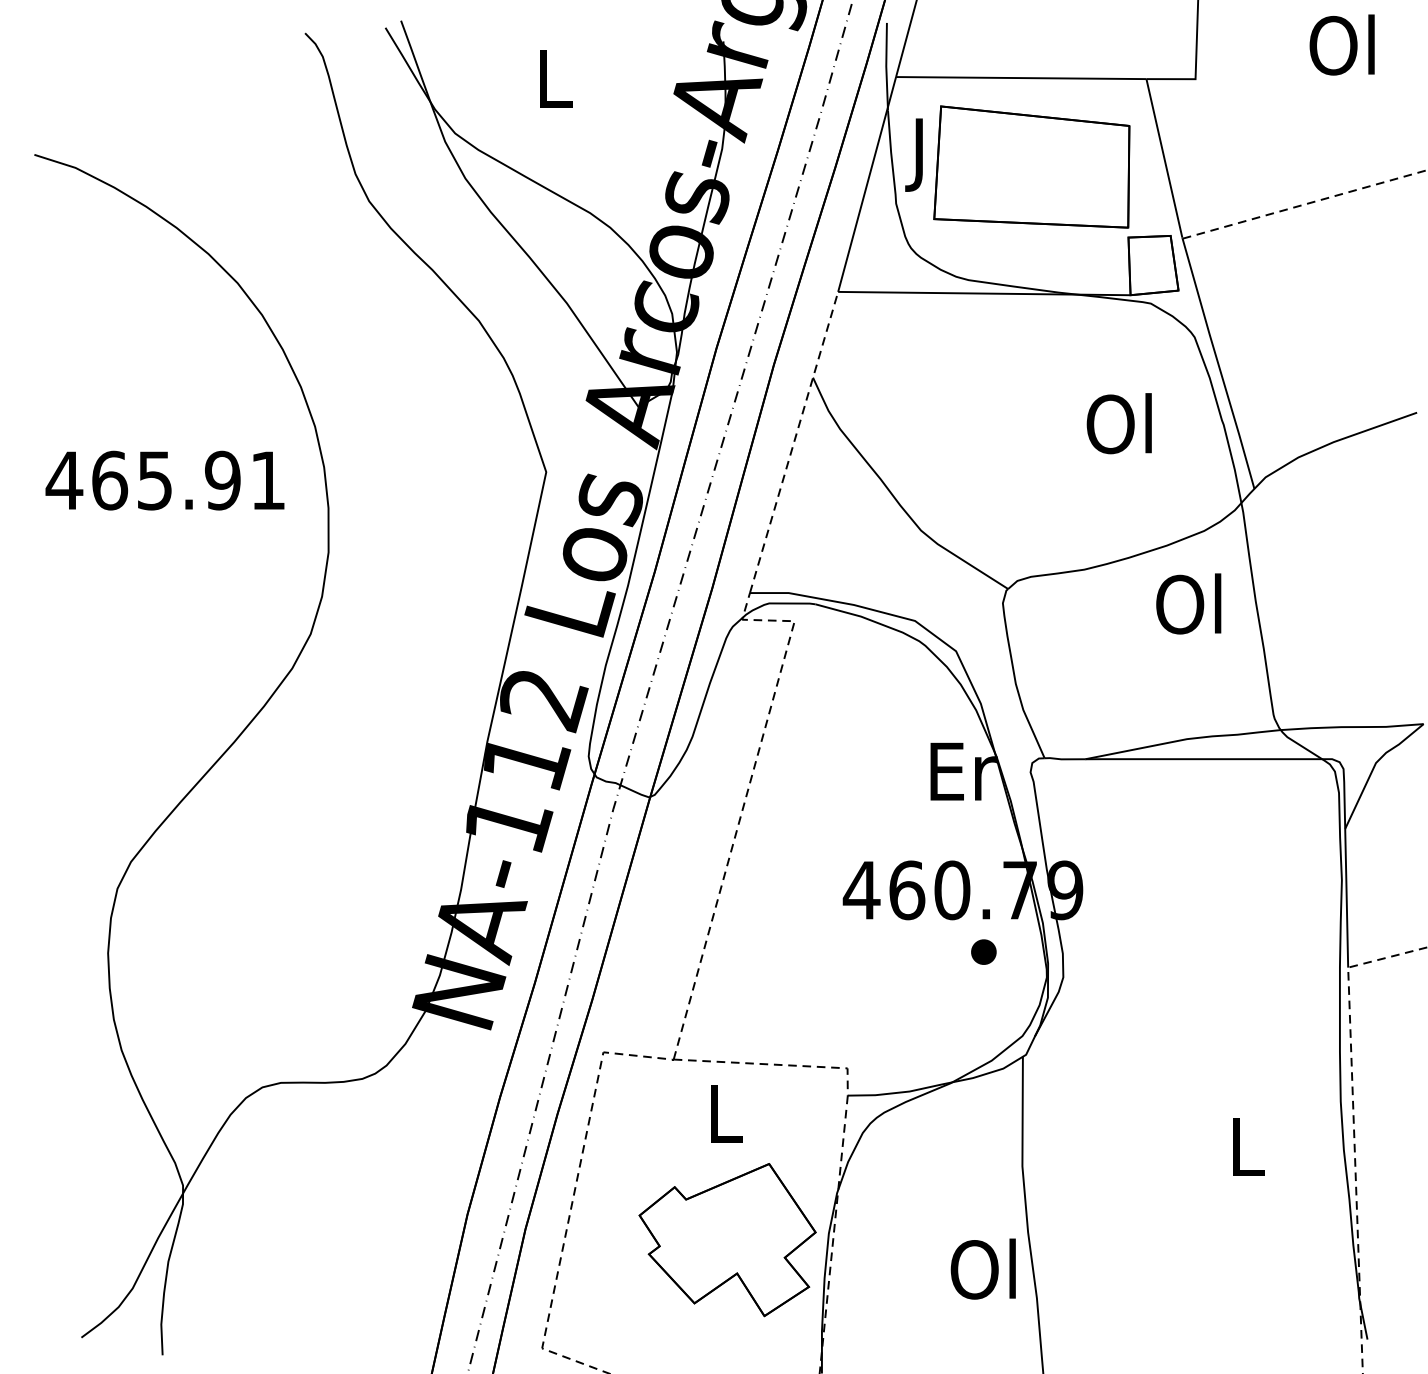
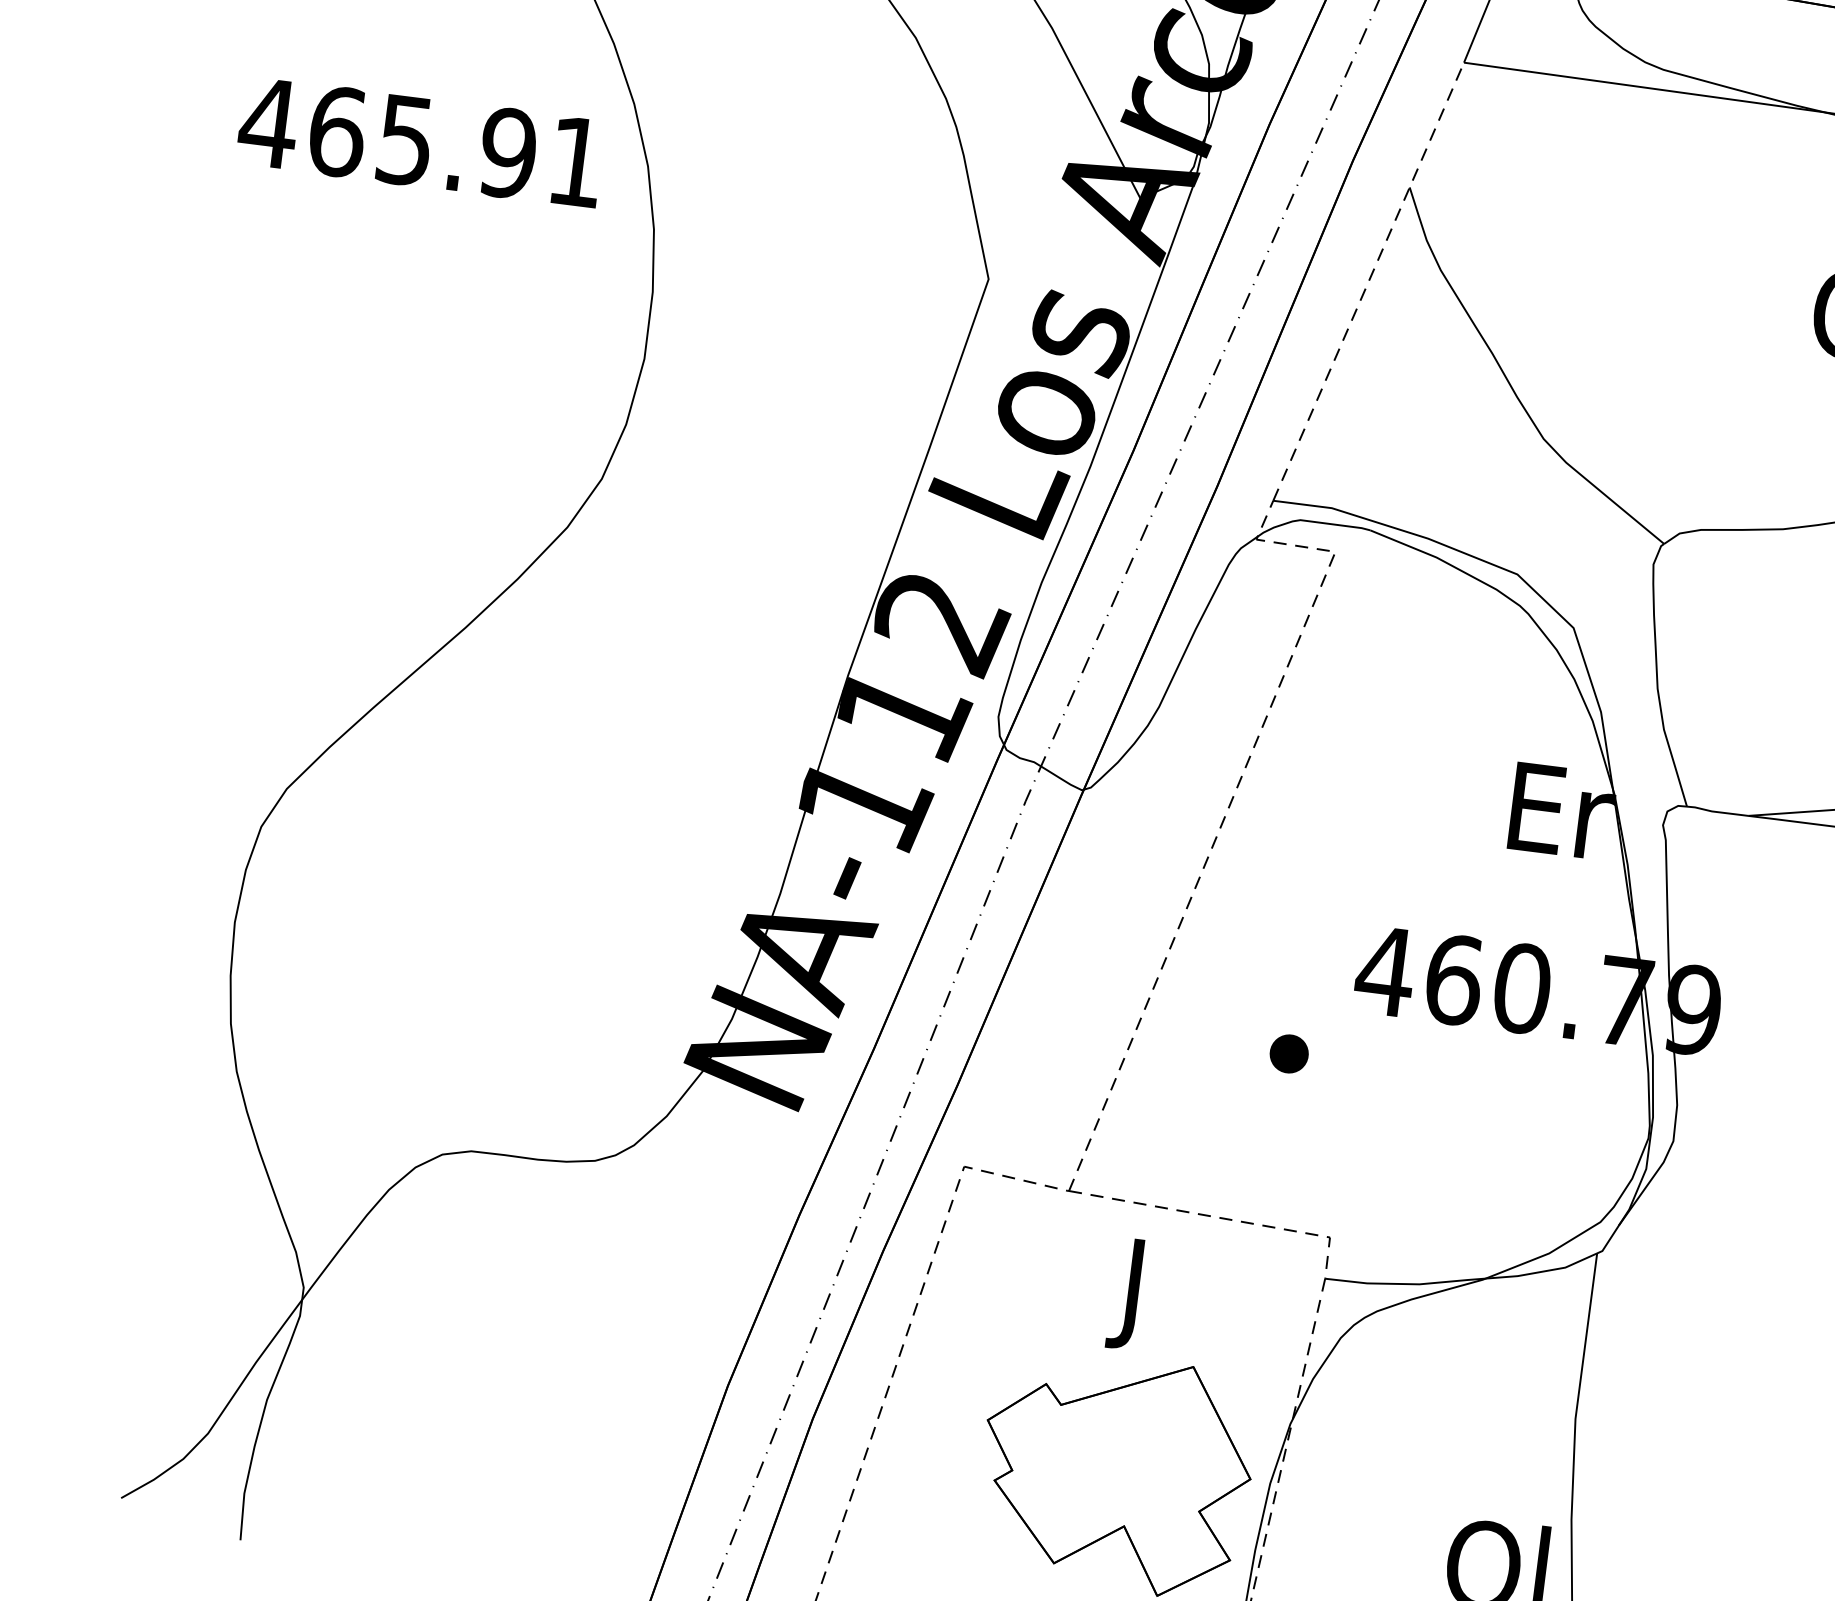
text: (164, 480) -> (419, 141), moved
part: (983, 951) -> (1288, 1052), moved
text: (725, 1121) -> (1135, 1294), L -> J

